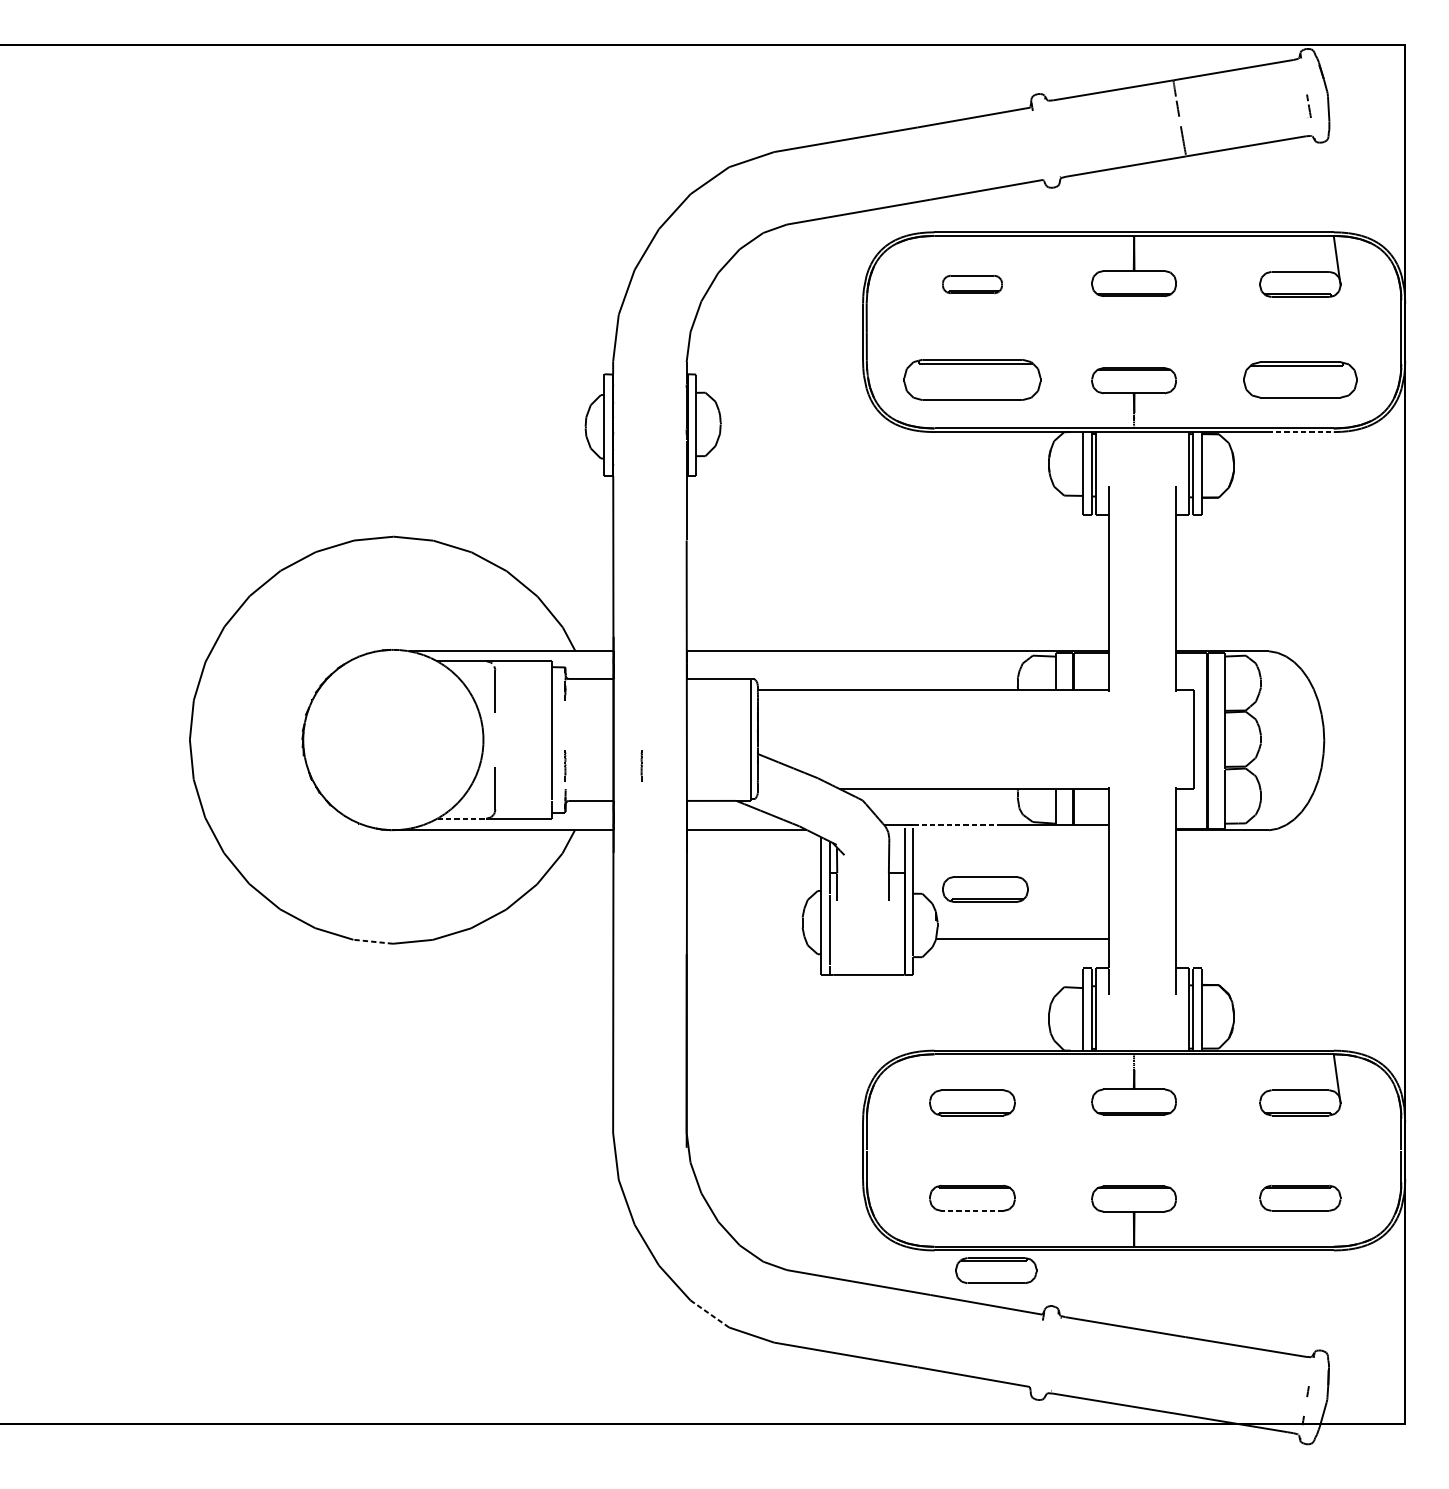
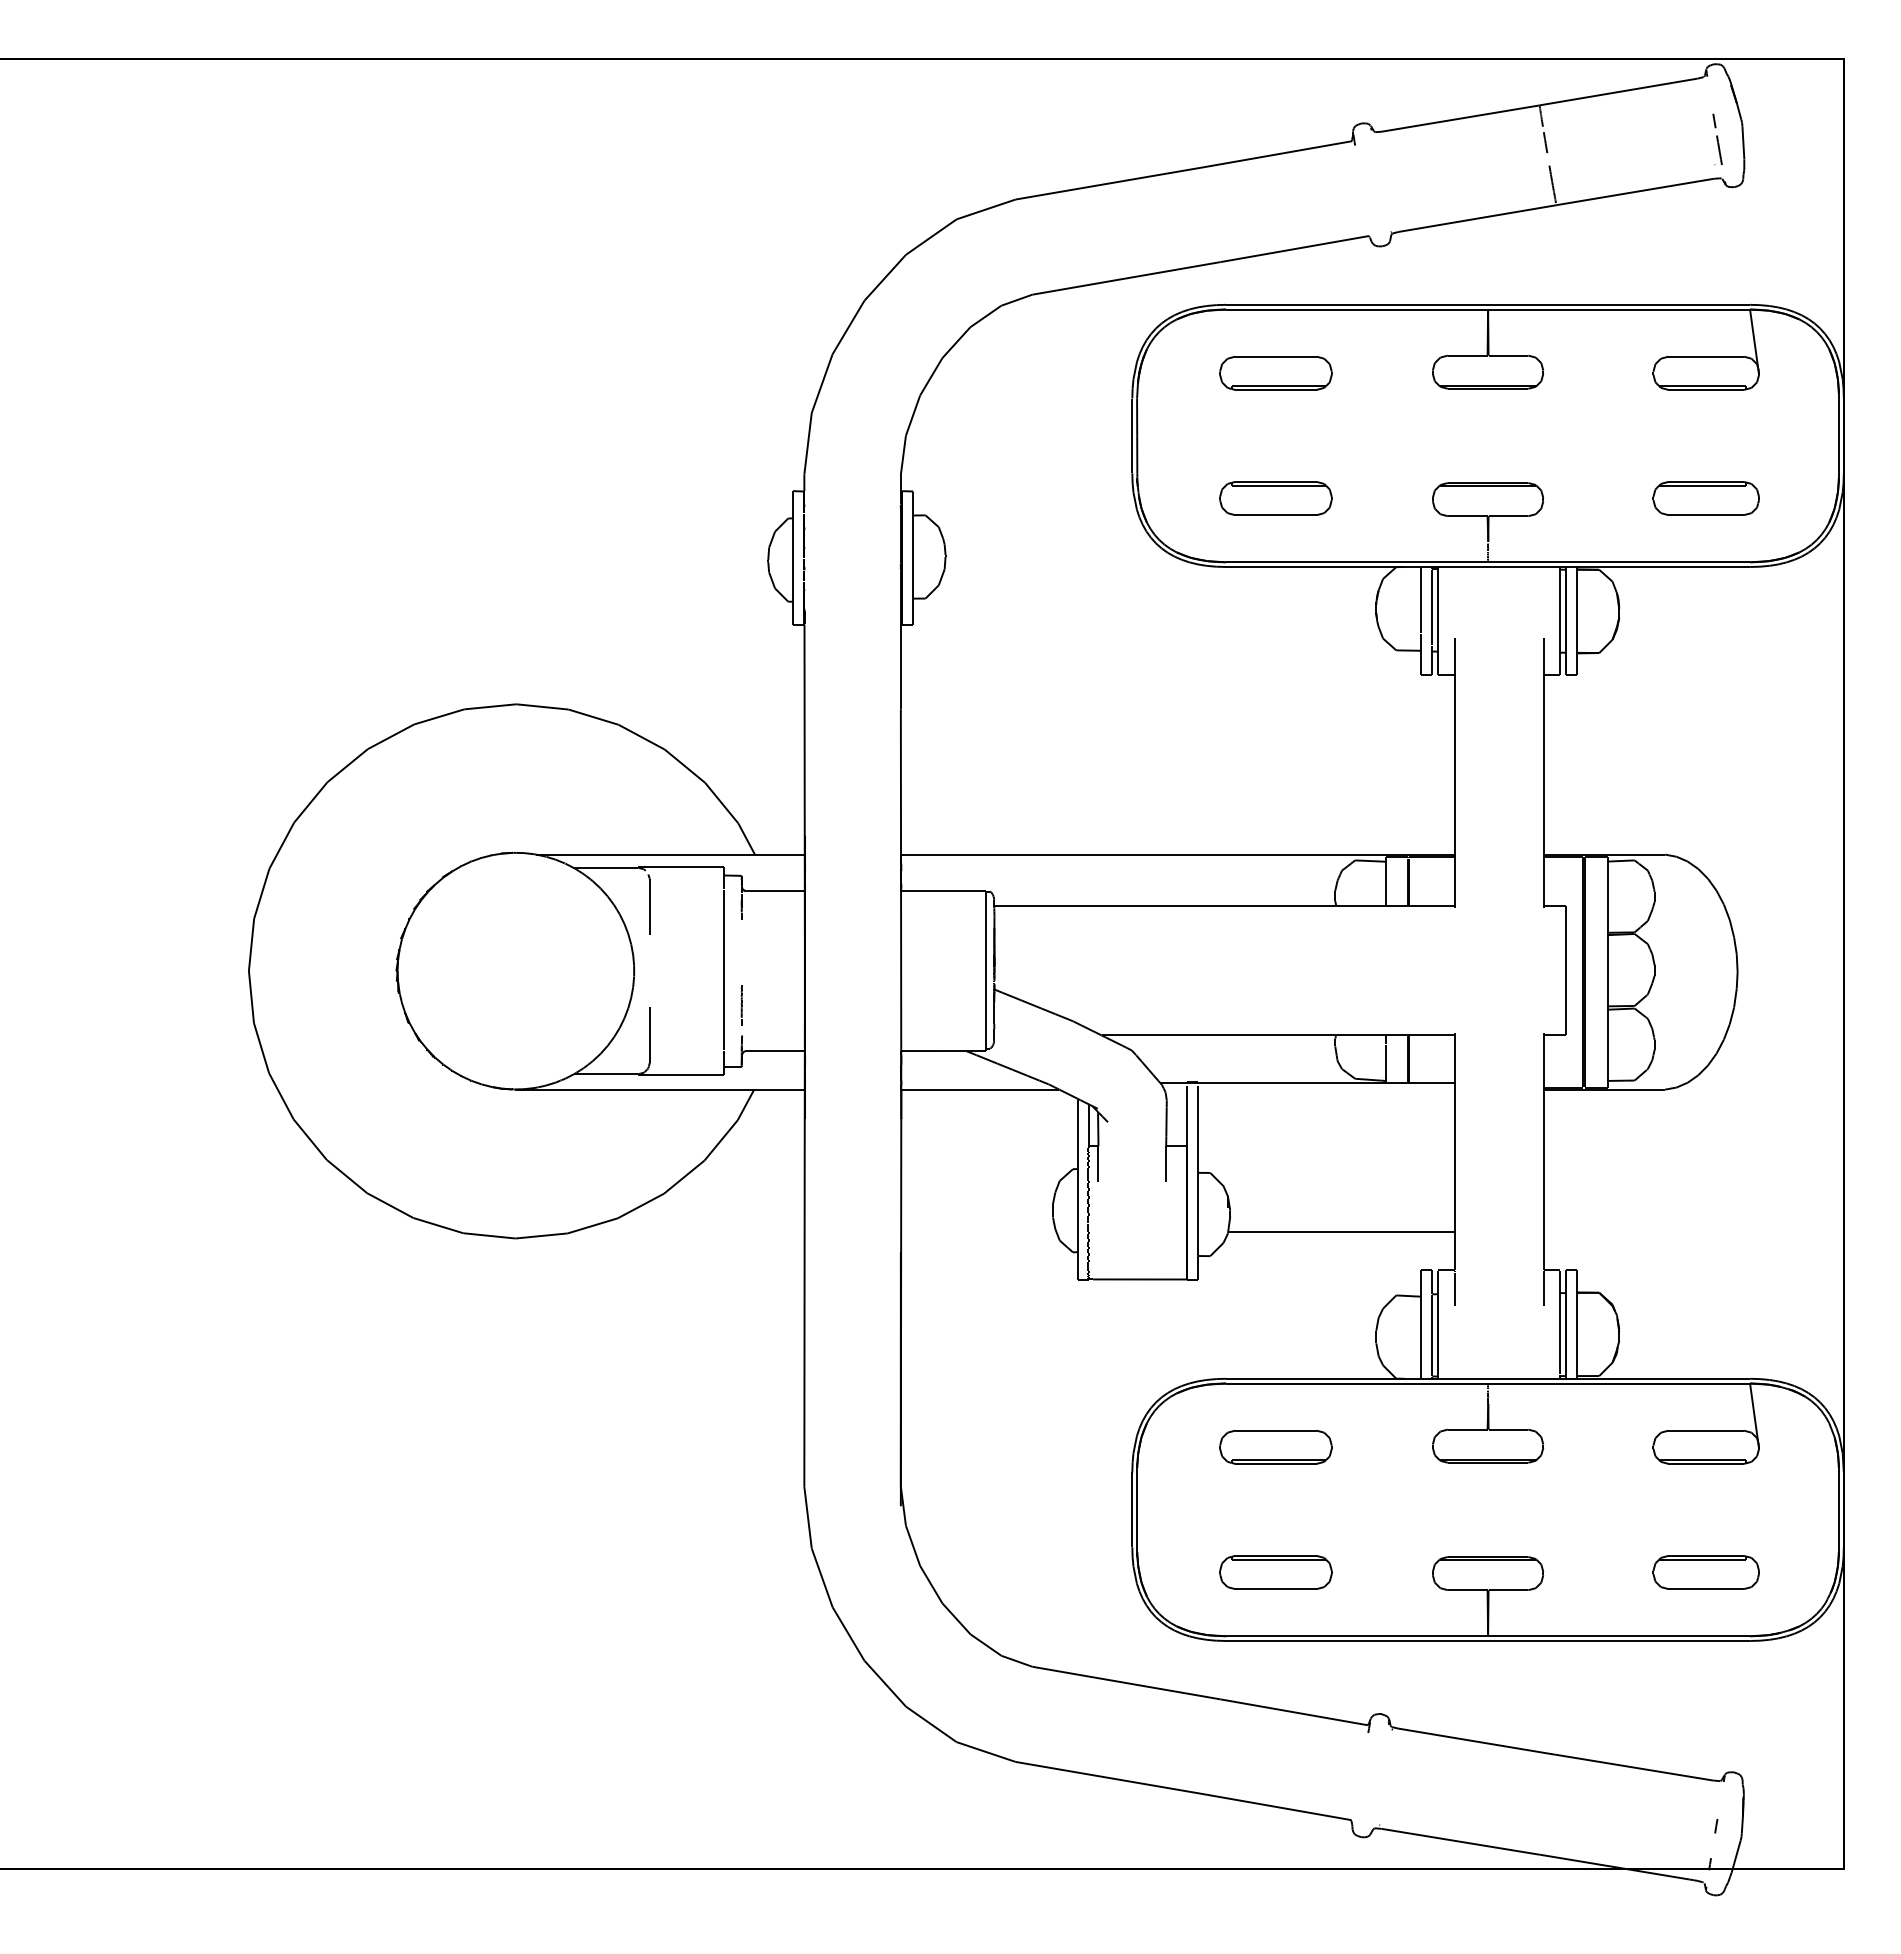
part: (1308, 106) -> (1717, 139), size x1.67
part: (972, 284) -> (1275, 373), size x1.43
part: (972, 379) -> (1275, 498), size x0.62
part: (1299, 379) -> (1705, 498), size x0.71
line: (1300, 432) -> (1706, 567), dashed -> solid
line: (641, 766) -> (841, 1005), removed
line: (462, 818) -> (606, 1074), dashed -> solid
line: (957, 824) -> (1256, 1082), dashed -> solid
part: (985, 888) -> (1292, 1166), removed
line: (373, 941) -> (489, 1235), dashed -> solid
line: (972, 1211) -> (1275, 1589), dashed -> solid
part: (995, 1270) -> (1306, 1667), removed
line: (710, 1314) -> (931, 1724), dashed -> solid

